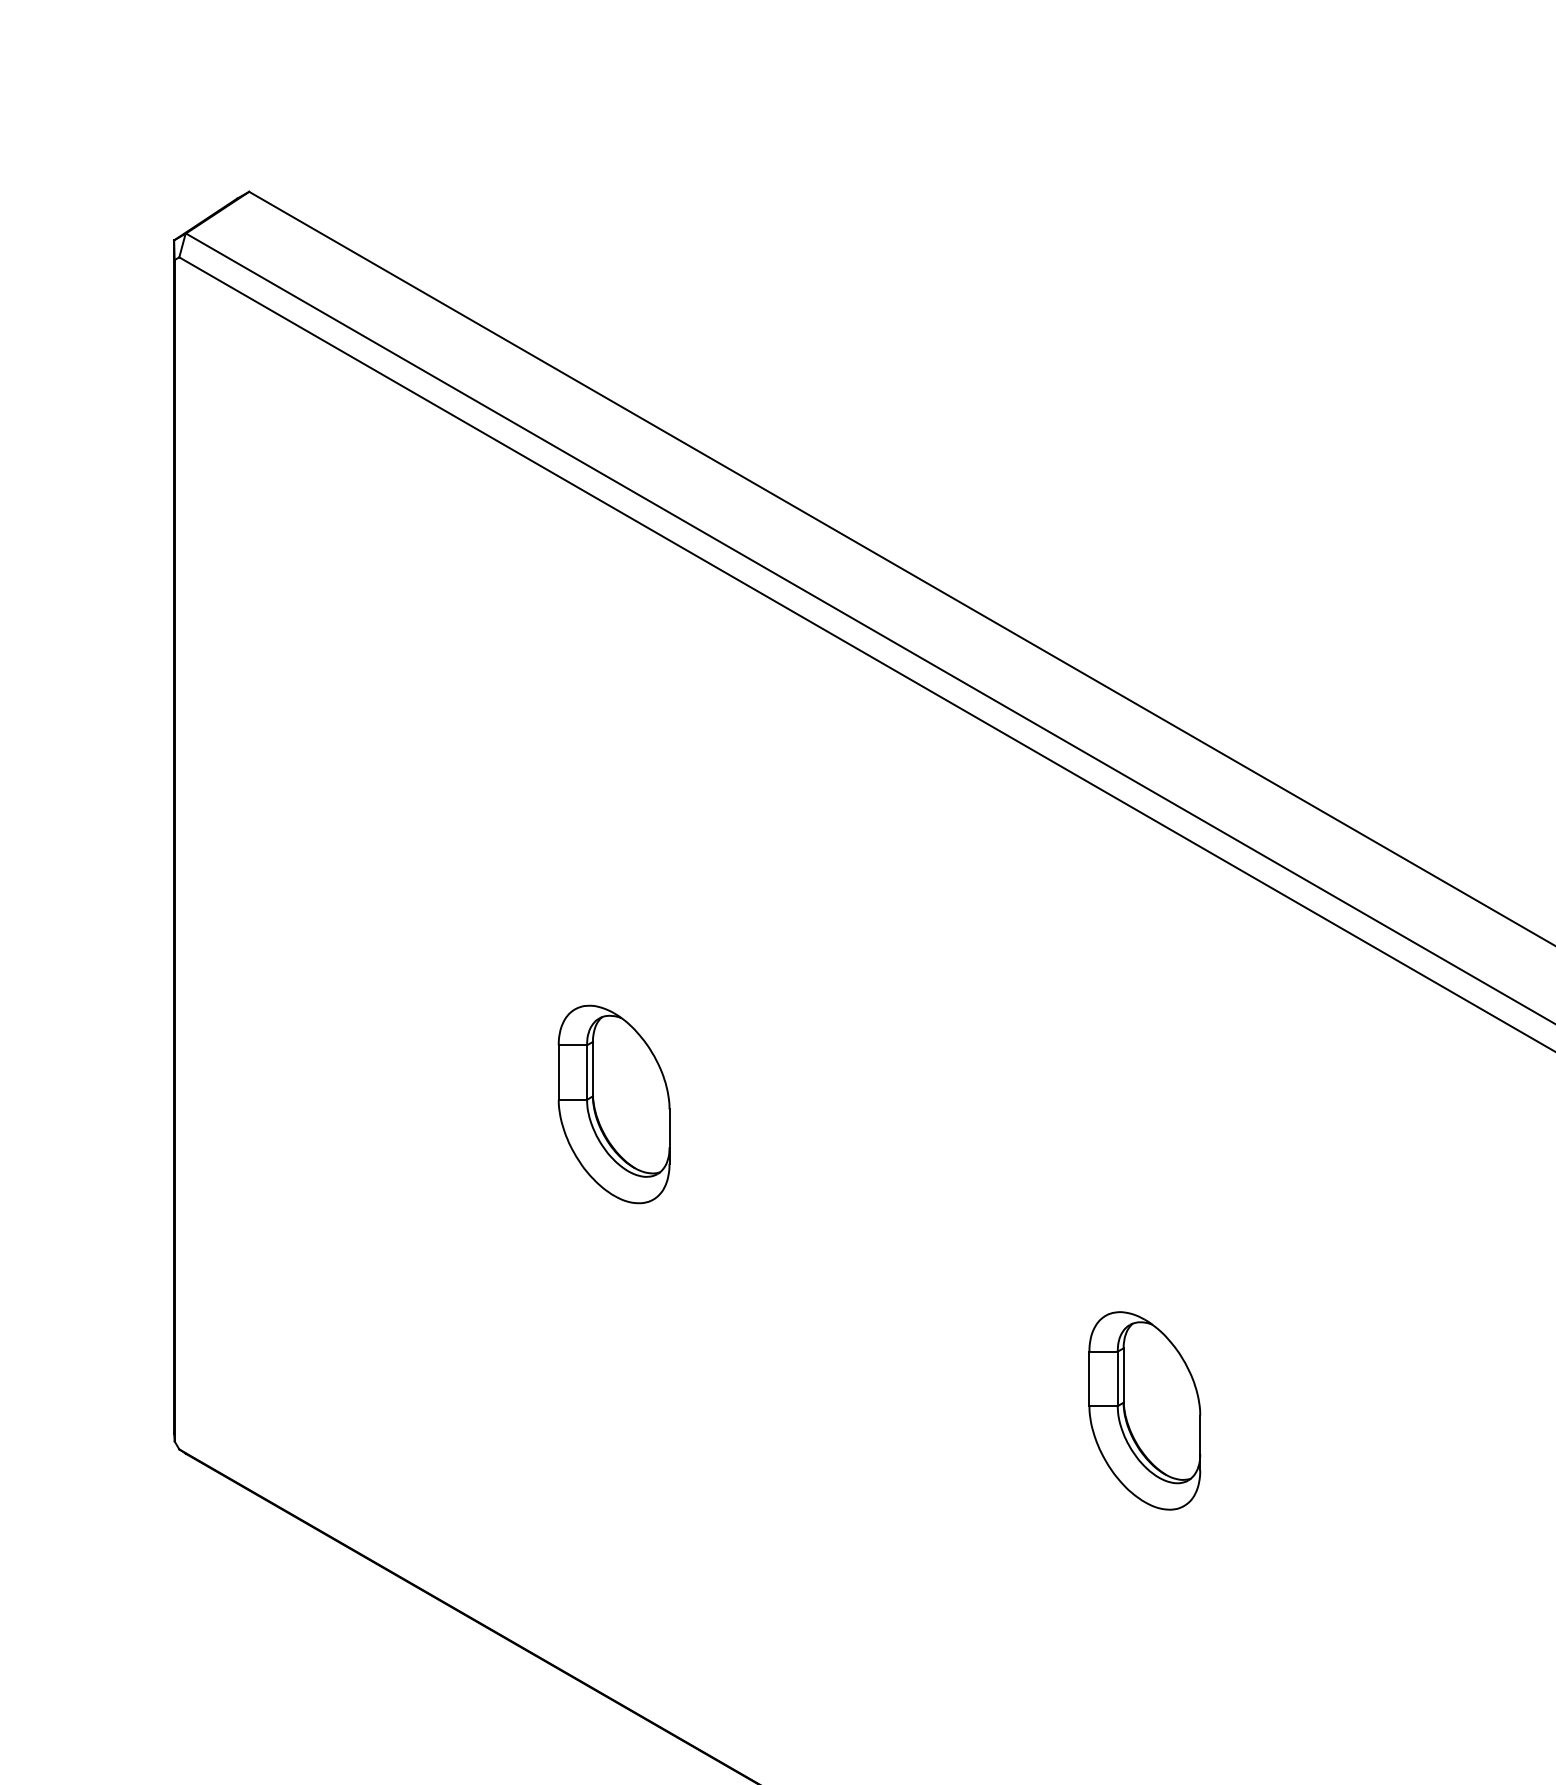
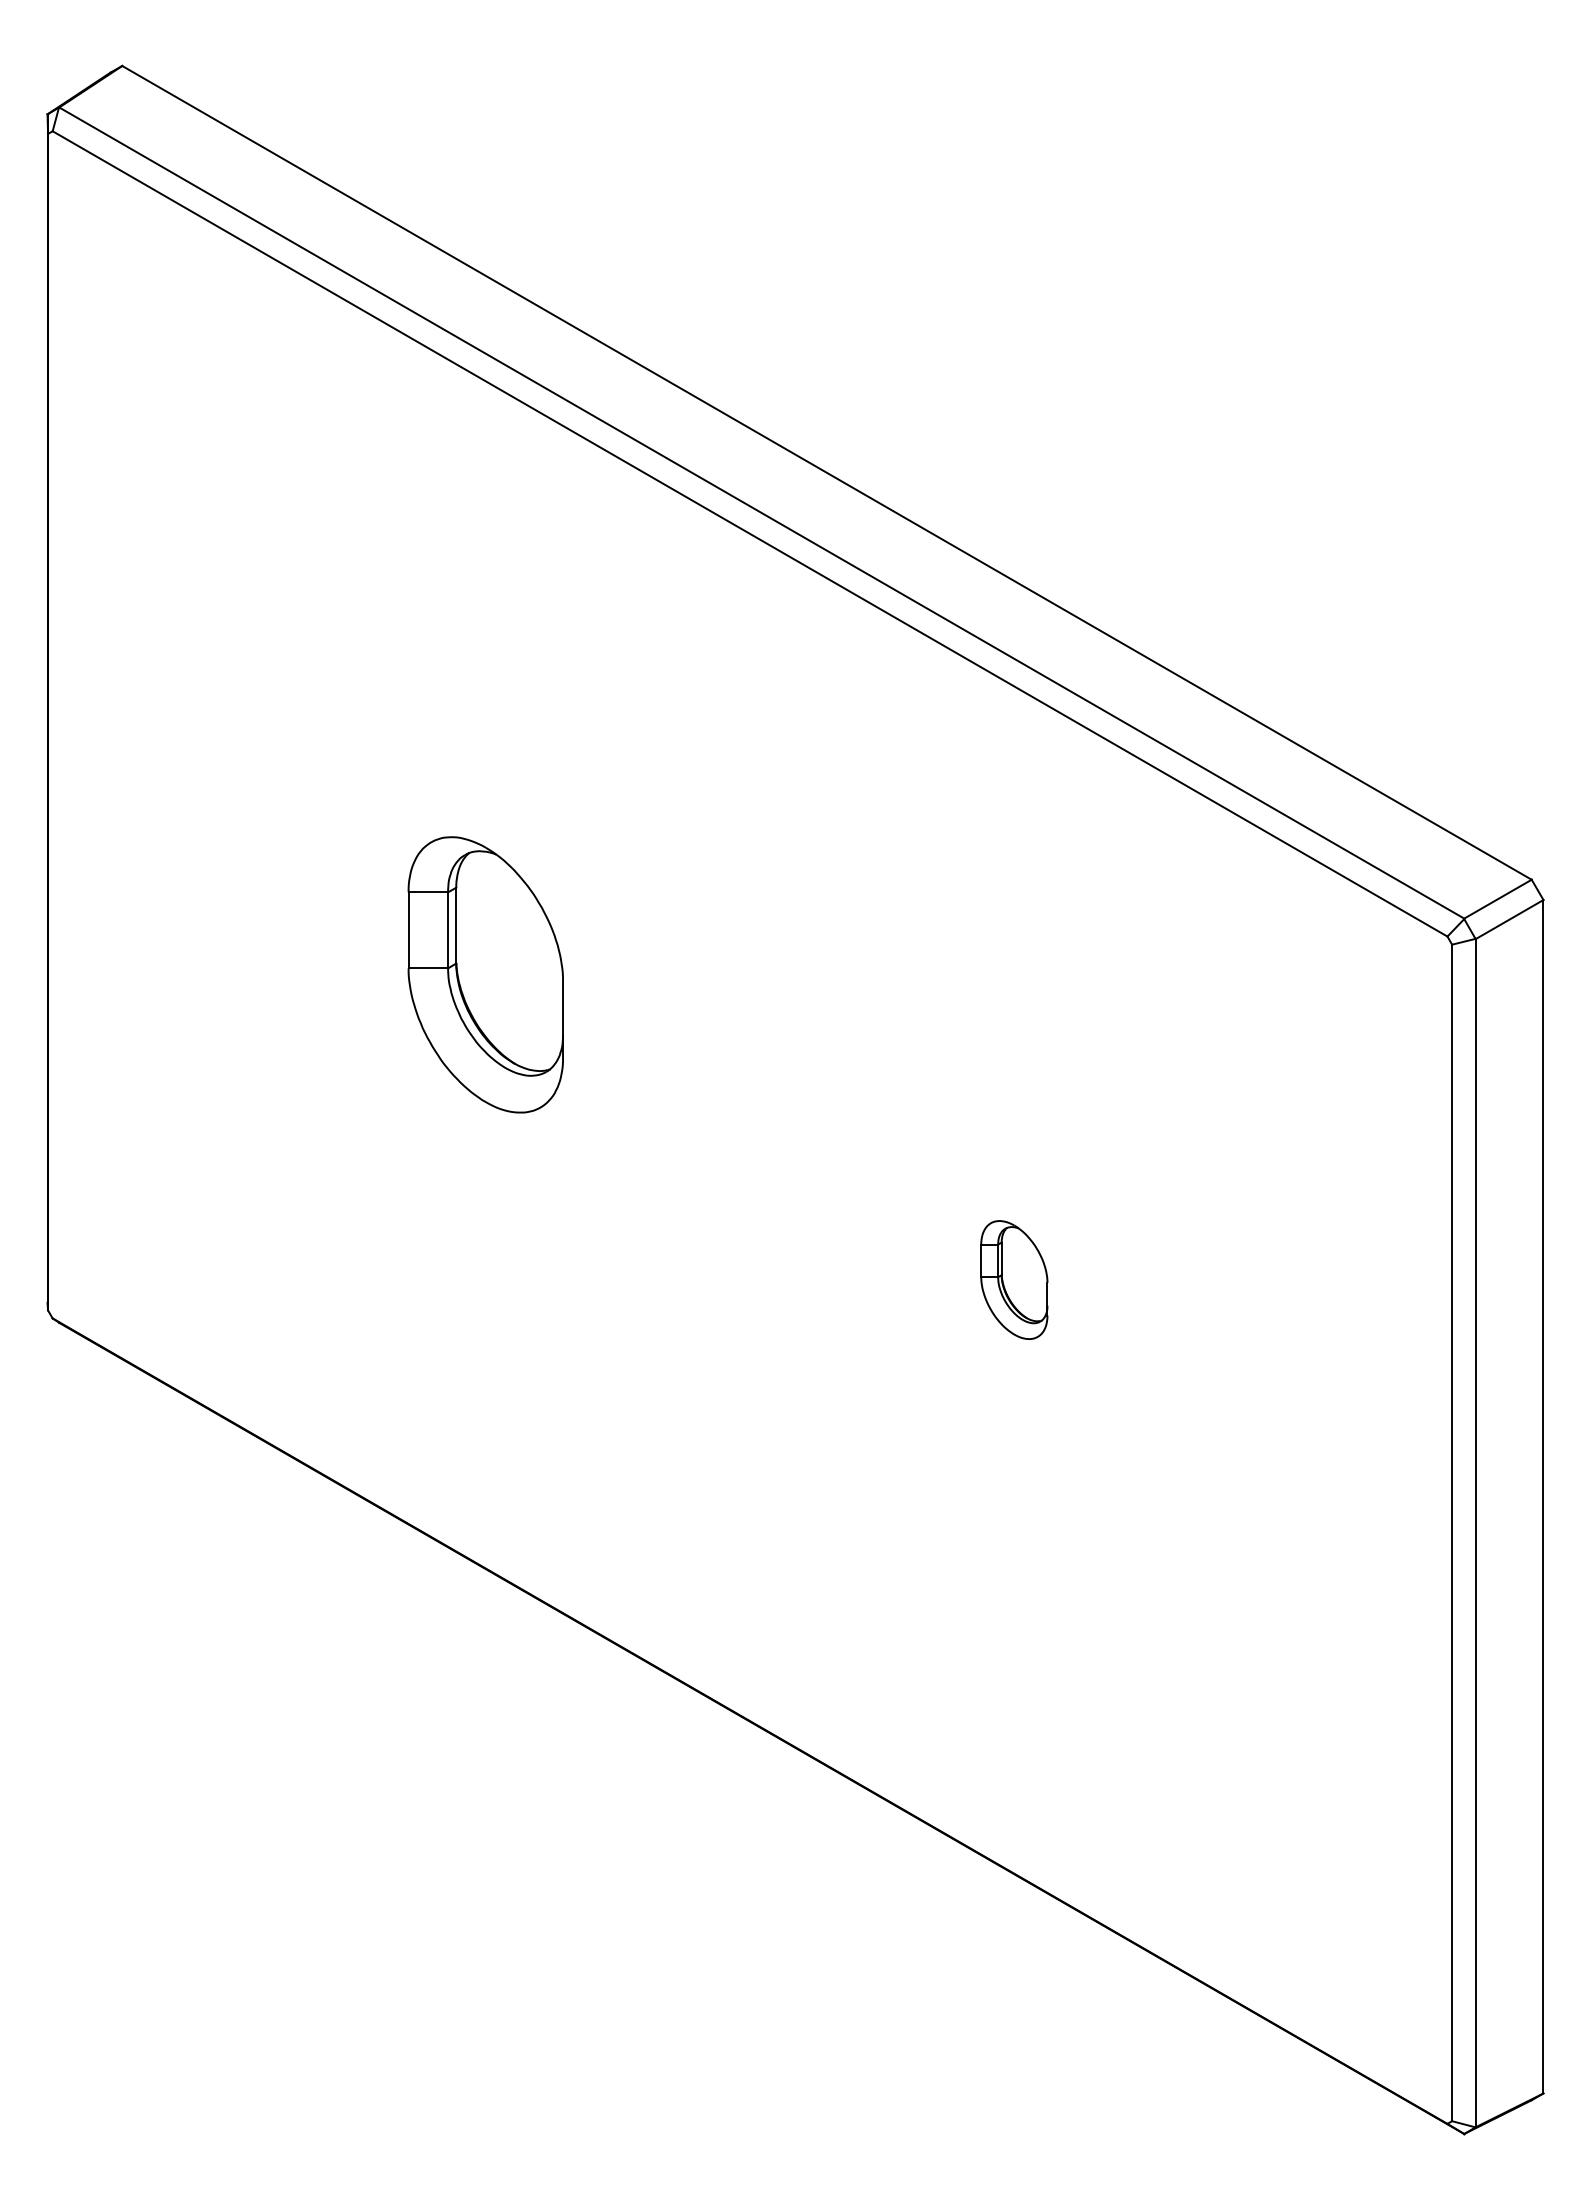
part: (613, 1104) -> (485, 974), size x1.4
part: (1145, 1410) -> (1014, 1279), size x0.6

